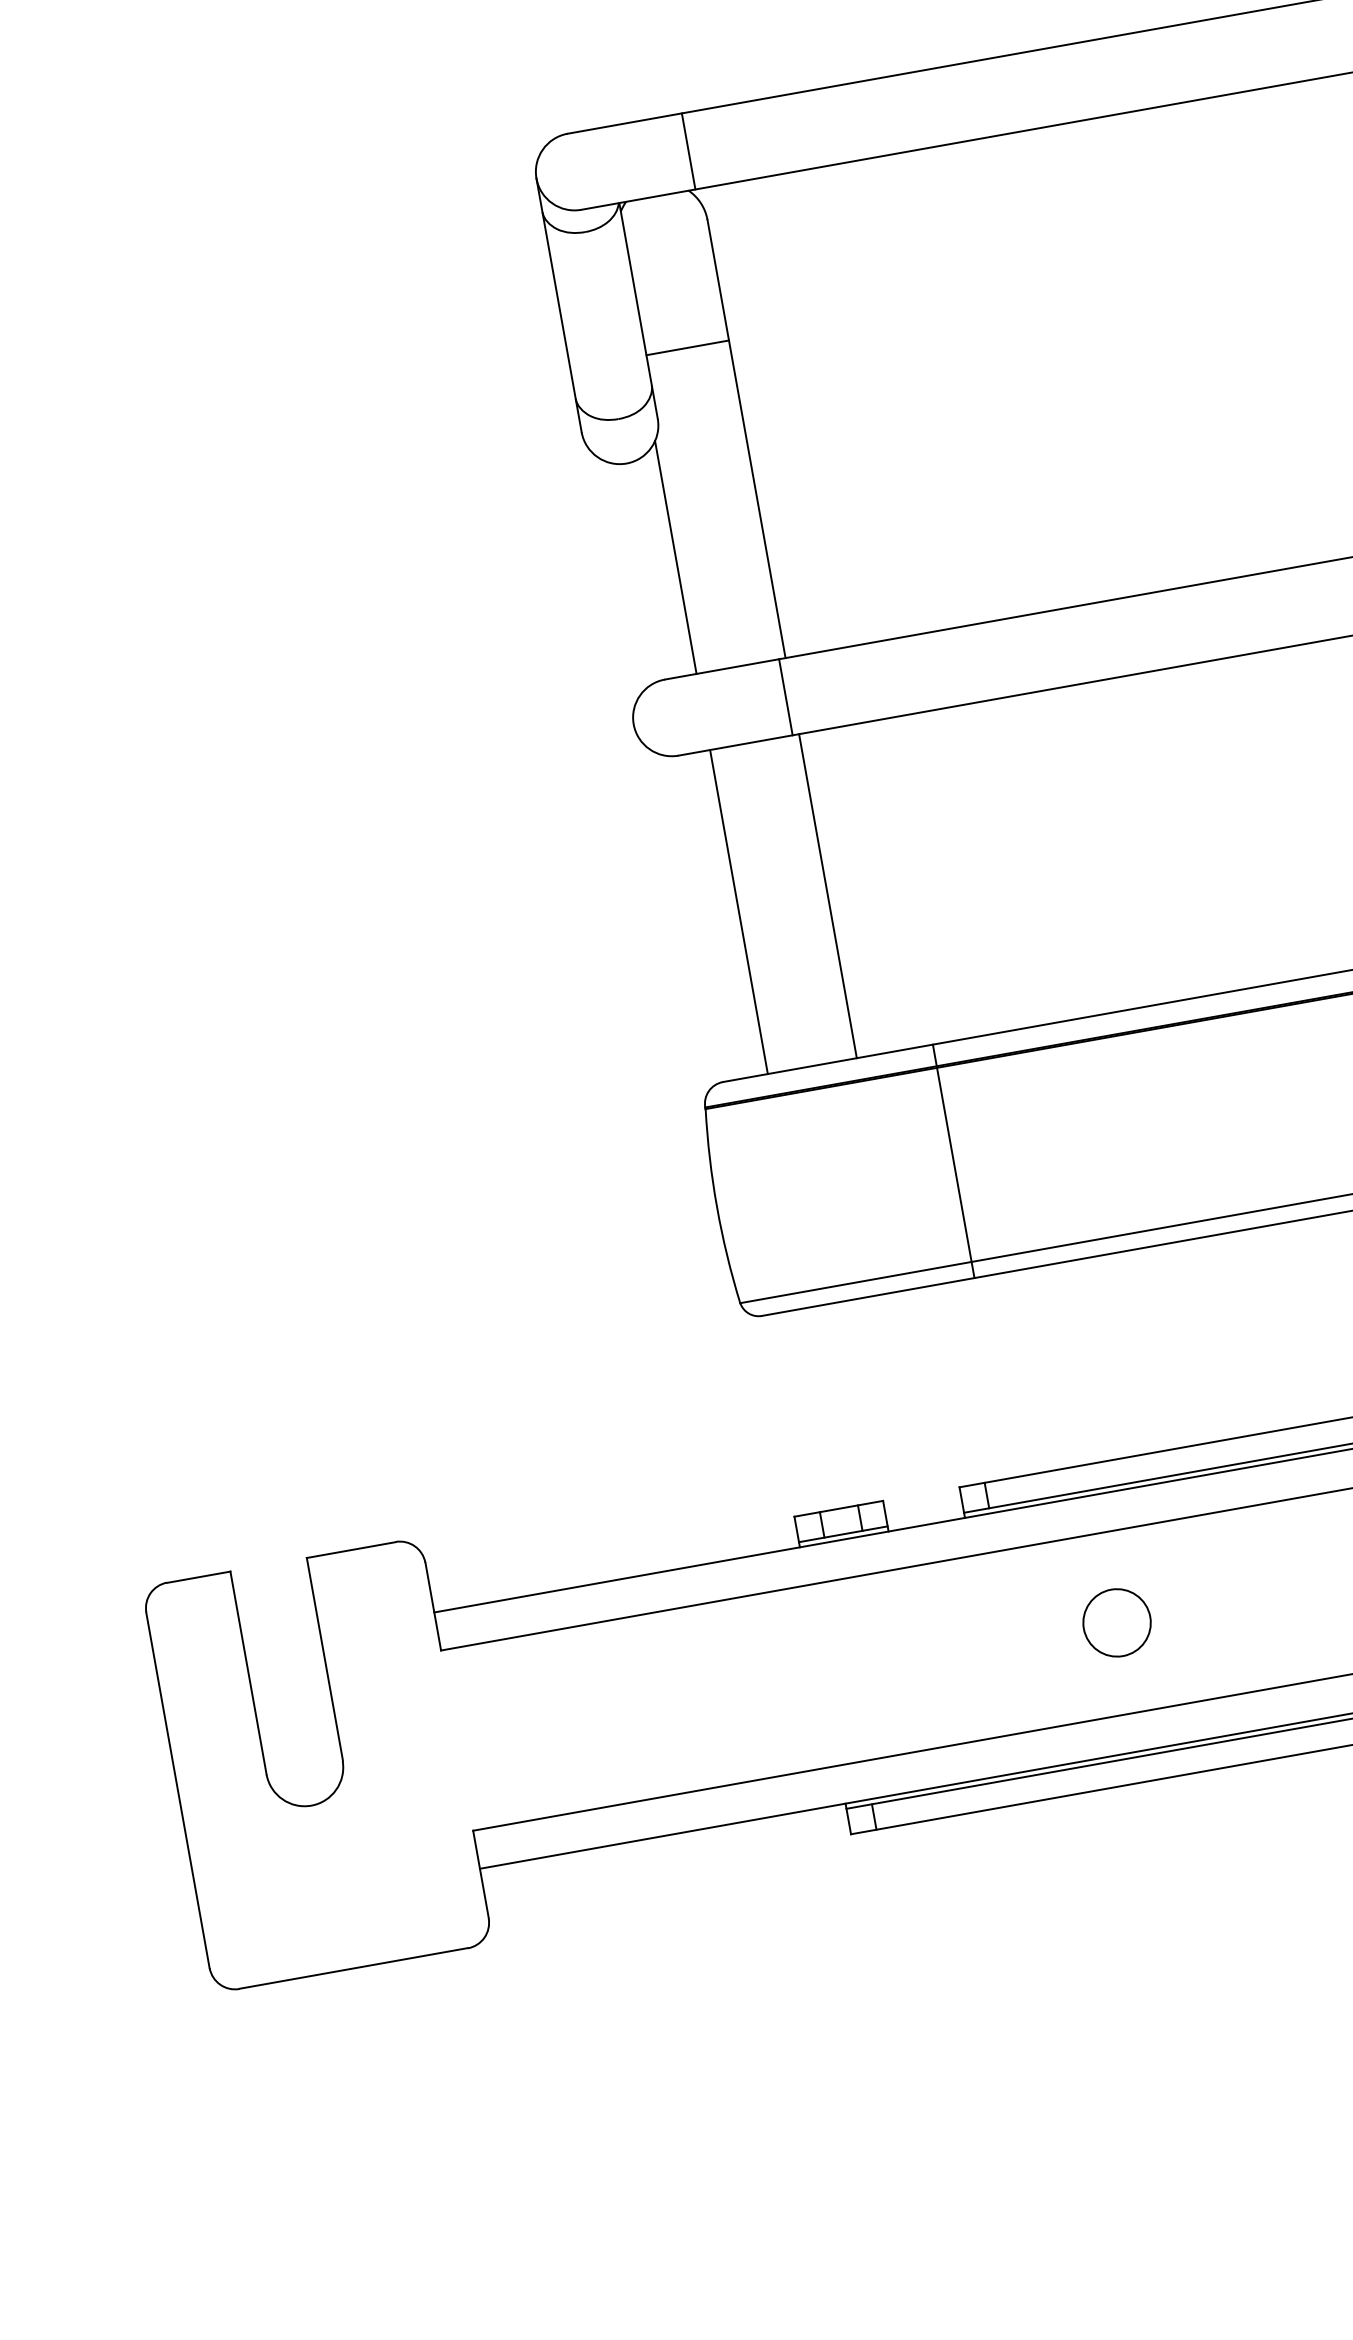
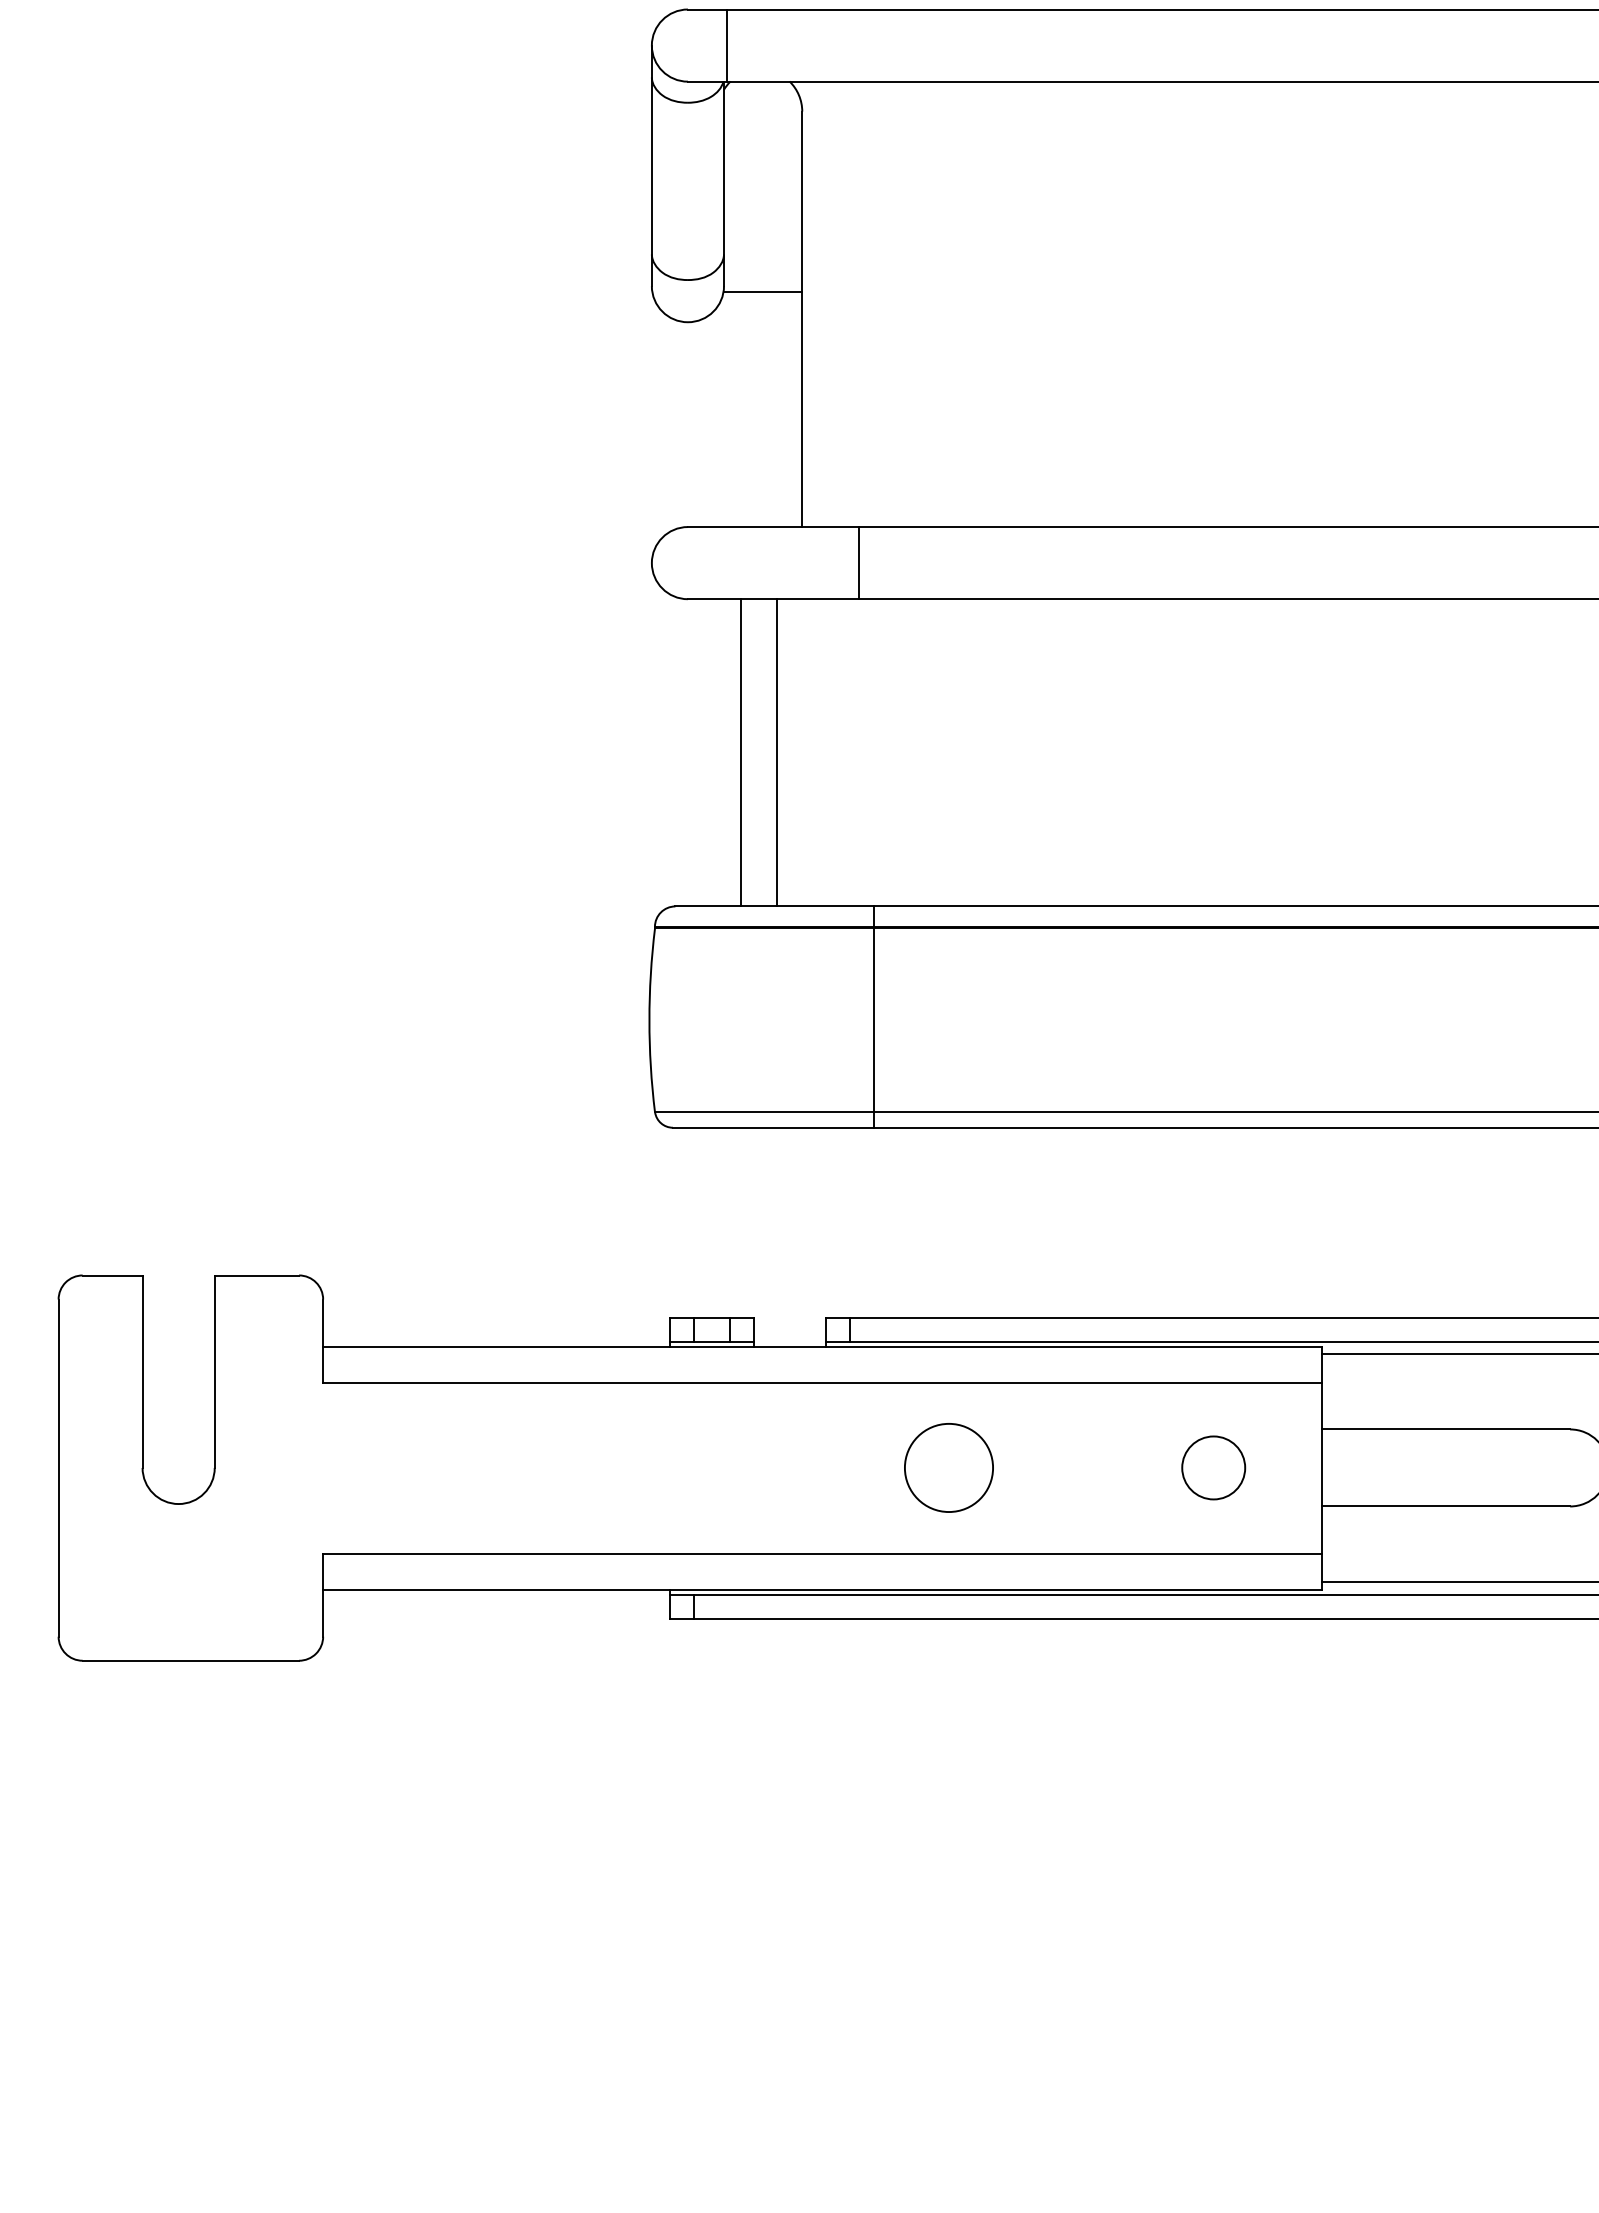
line: (689, 151) -> (727, 45), moved
line: (688, 347) -> (763, 291), moved
line: (675, 557) -> (717, 416), removed
line: (786, 697) -> (859, 563), moved
line: (828, 895) -> (741, 752), moved
line: (738, 911) -> (776, 752), moved
circle: (1116, 1622) -> (948, 1467), size x1.4

